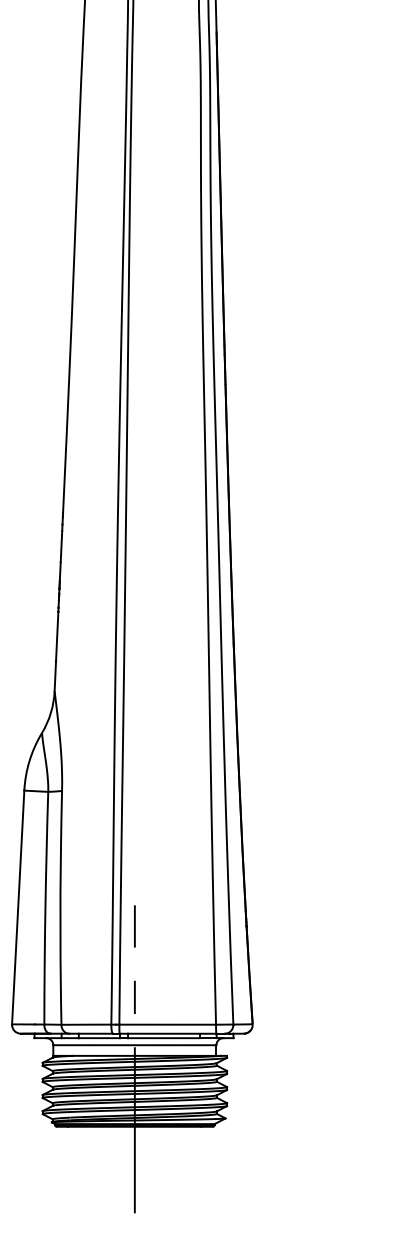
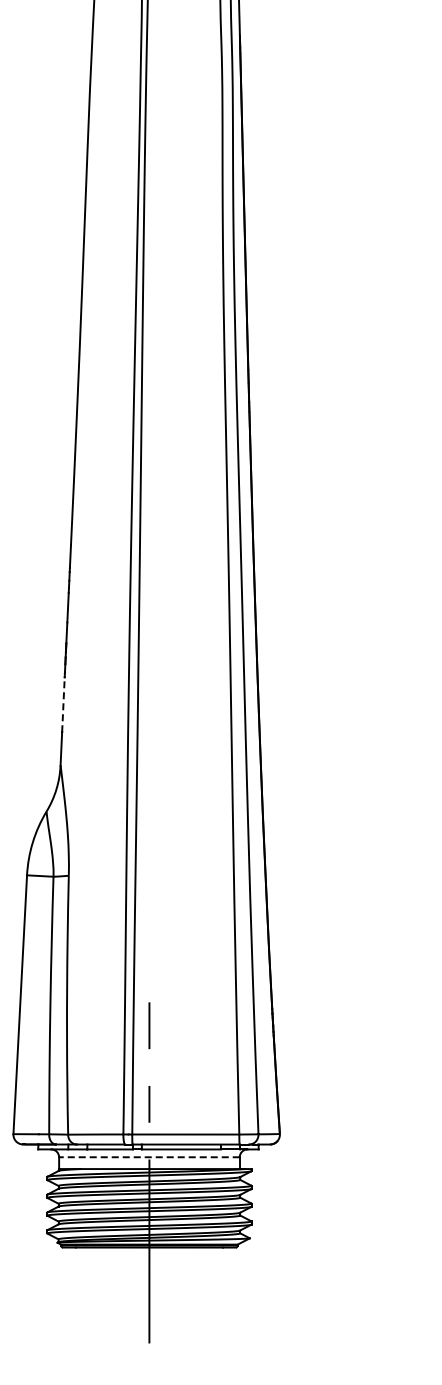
line: (57, 636) -> (63, 704), solid -> dashed
line: (134, 1045) -> (148, 1157), solid -> dashed

